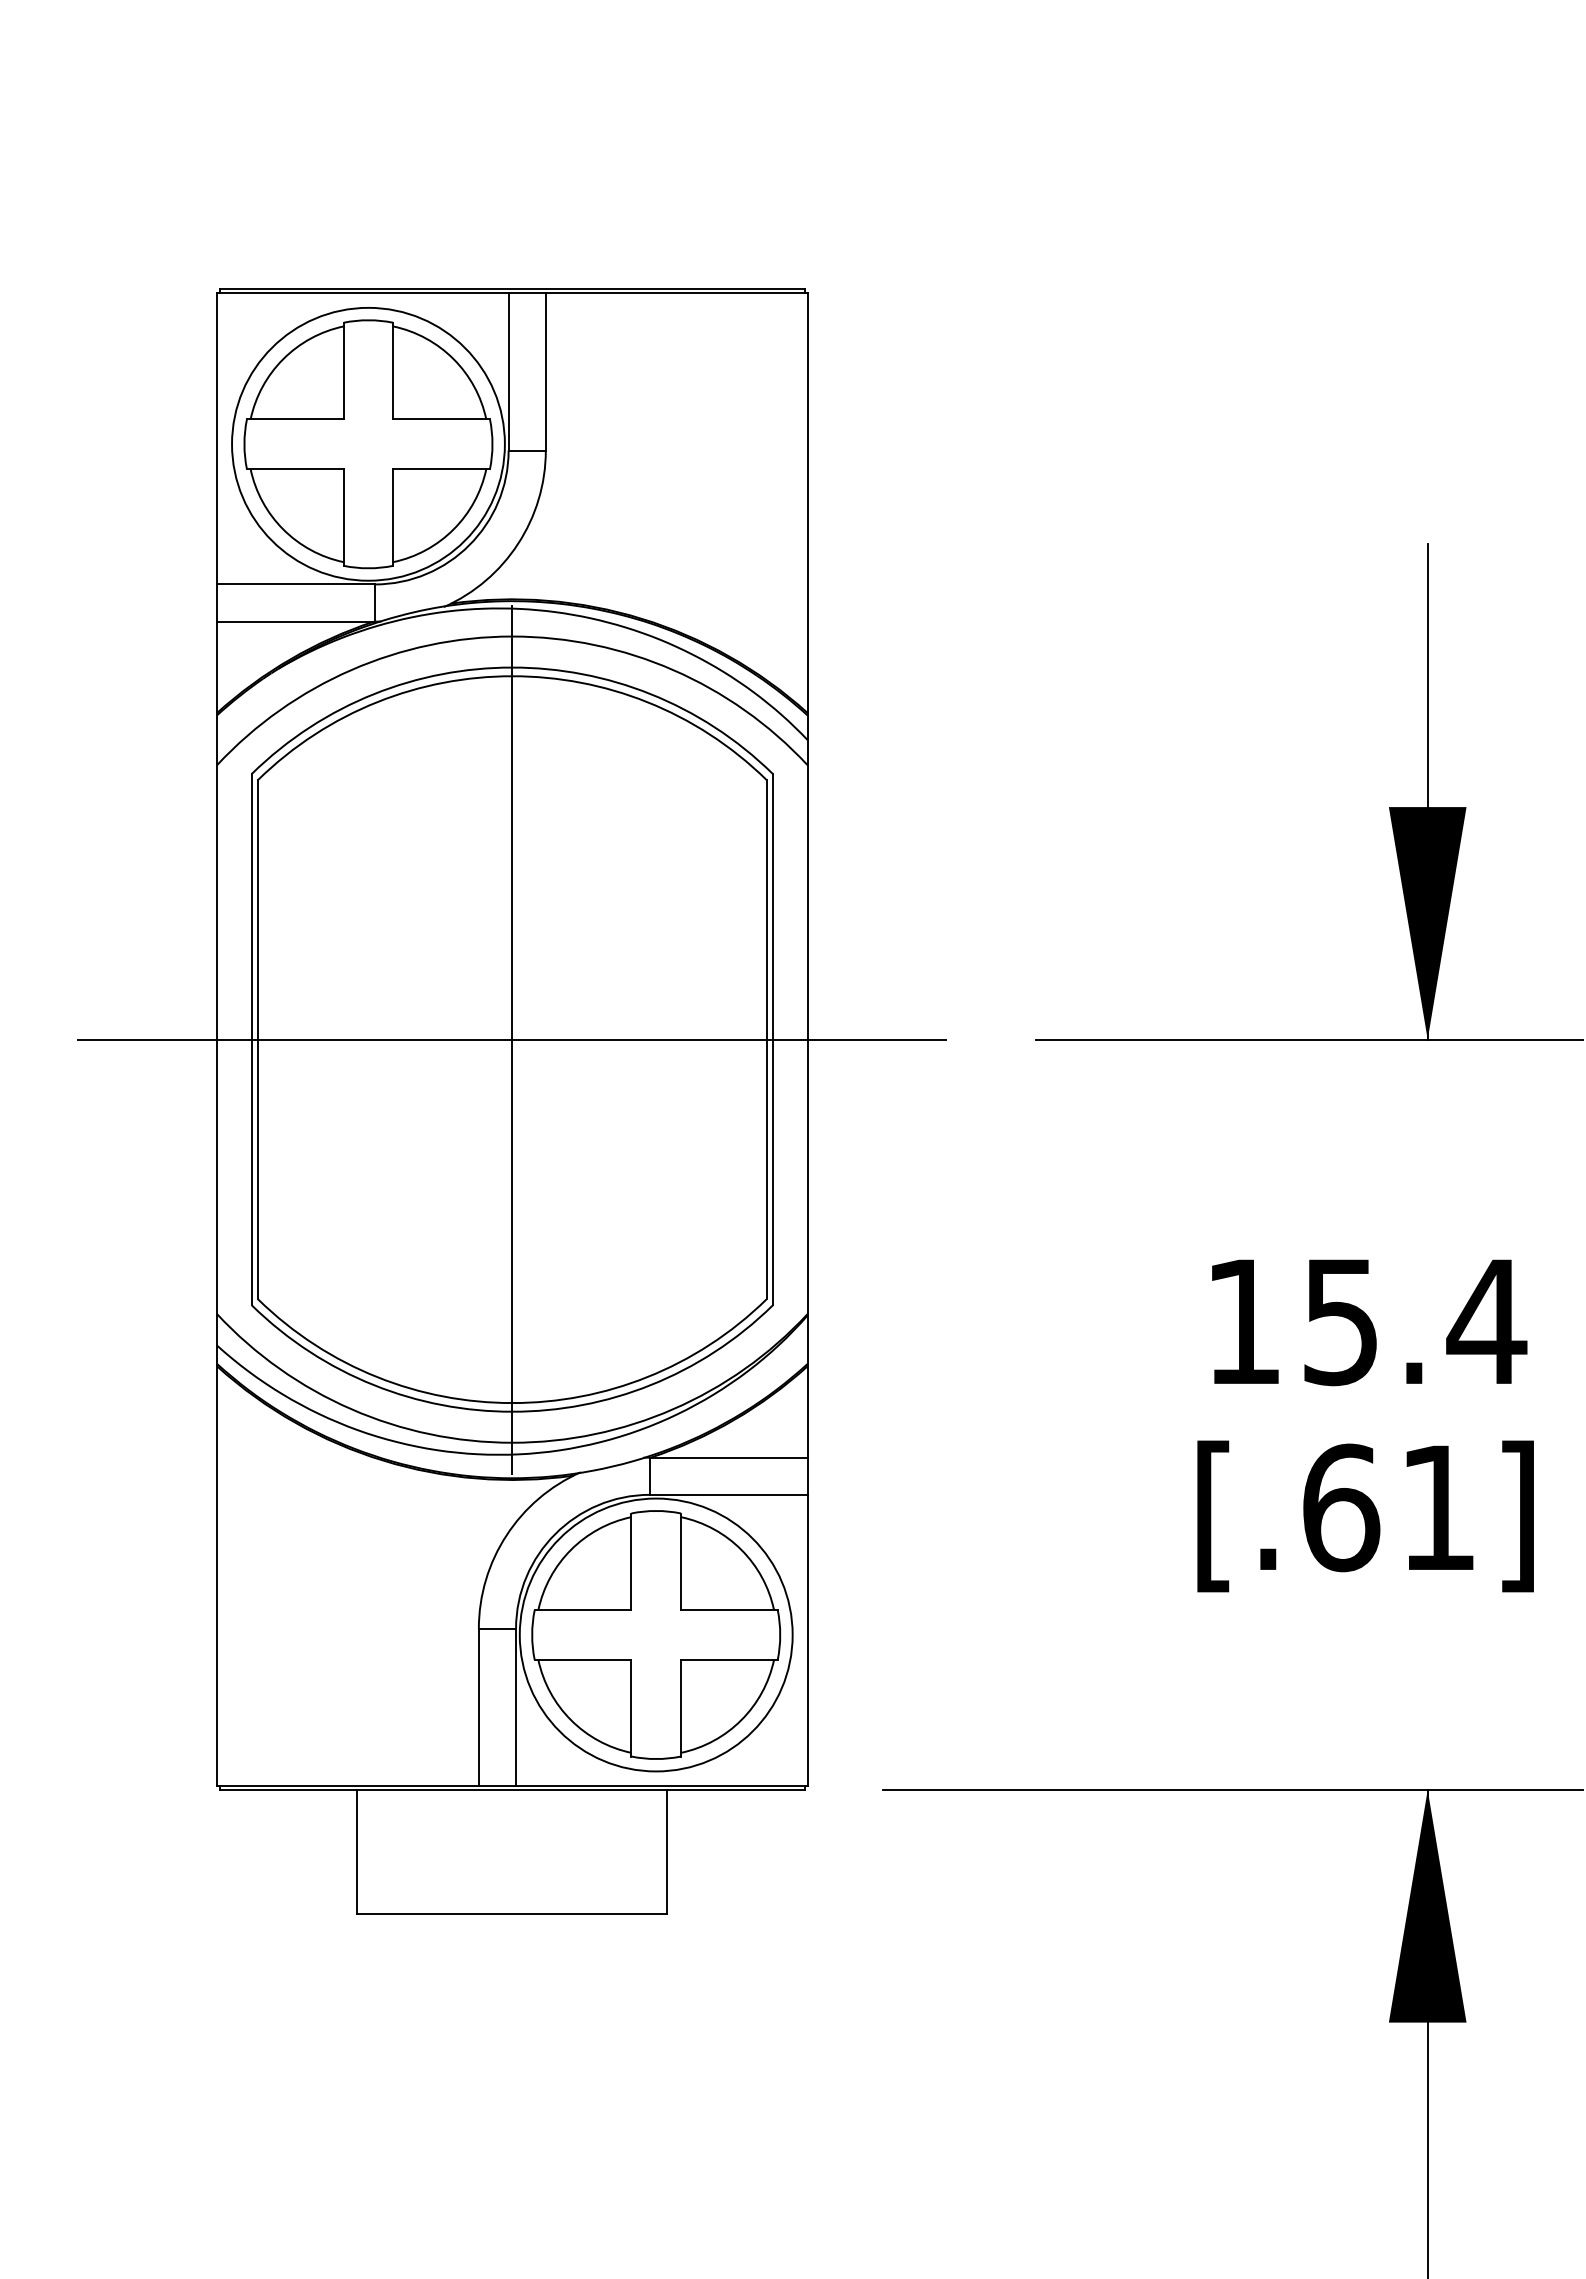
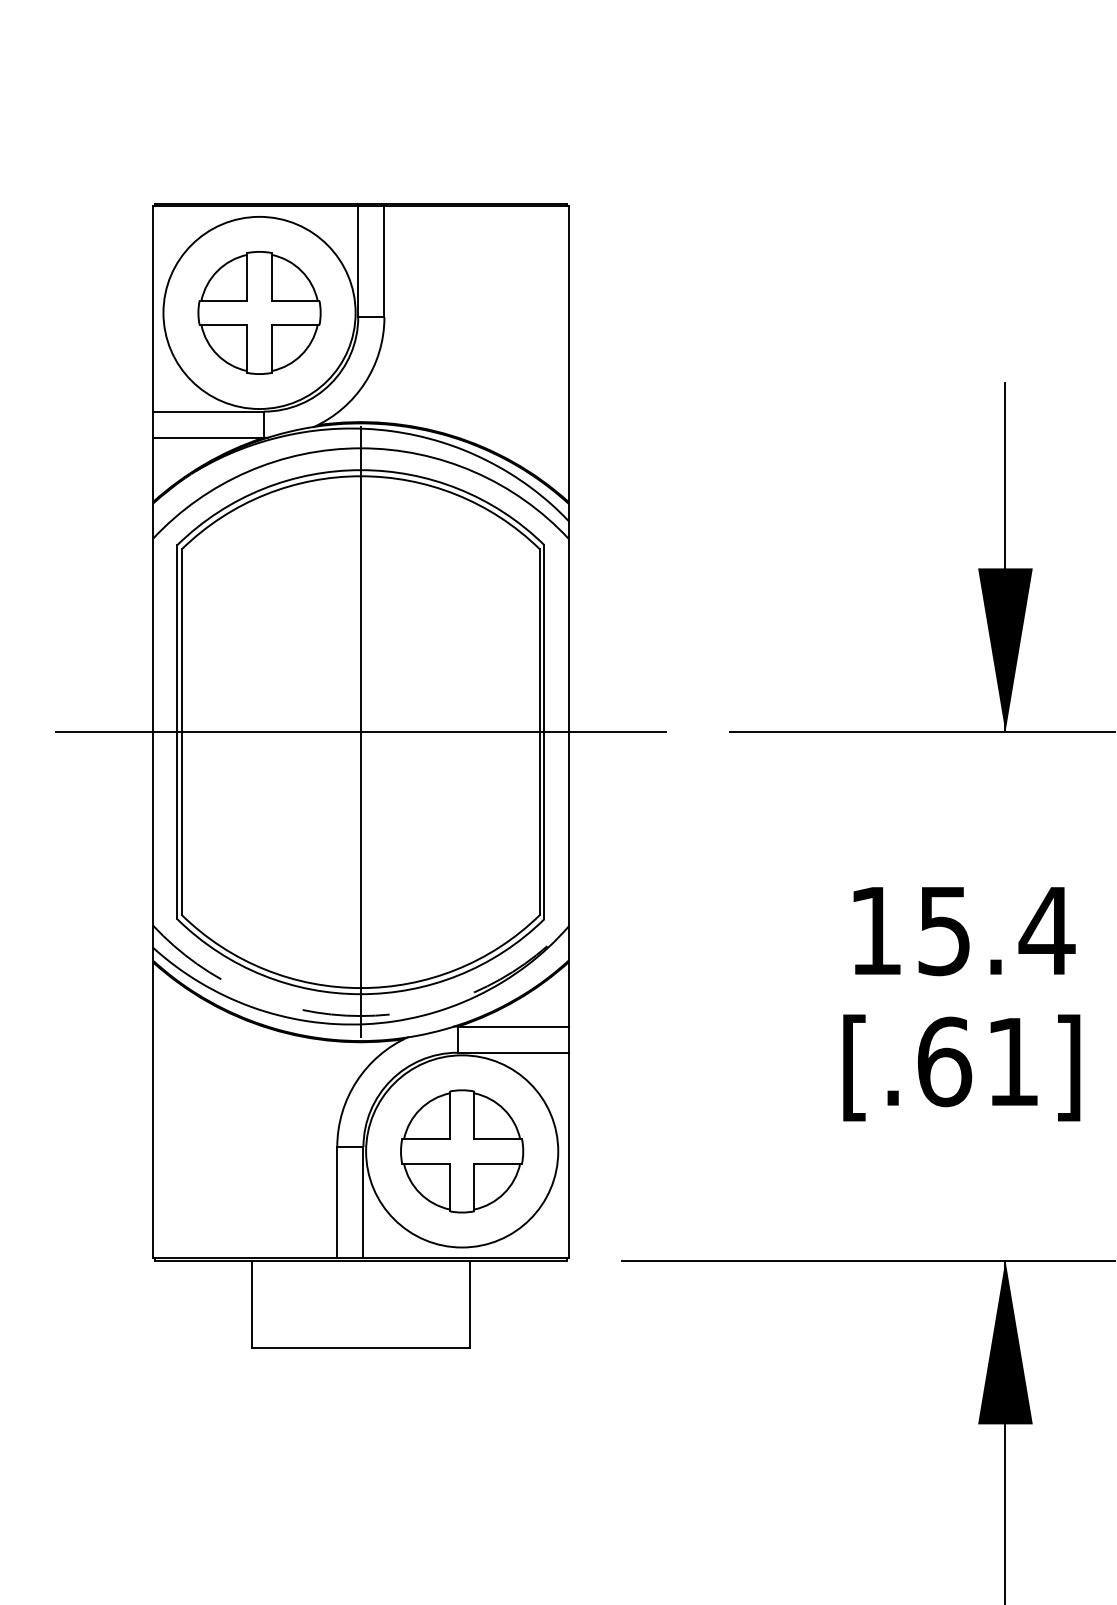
part: (368, 444) -> (259, 313), size x0.7
arc: (512, 1442) -> (360, 1015), solid -> dashed
part: (655, 1634) -> (461, 1151), size x0.7

